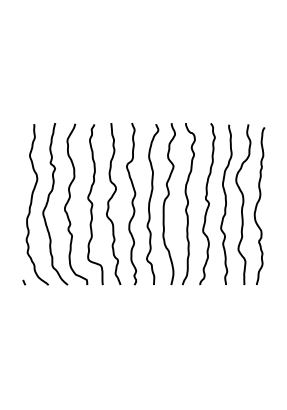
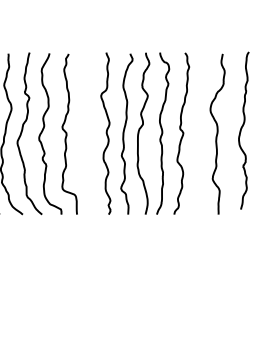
curve: (109, 203) -> (83, 133), removed
curve: (226, 204) -> (200, 134), removed
curve: (257, 205) -> (241, 130), moved

